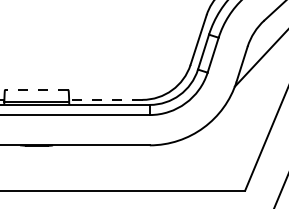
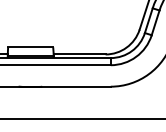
line: (36, 89) -> (30, 47), dashed -> solid
line: (105, 99) -> (79, 54), dashed -> solid

